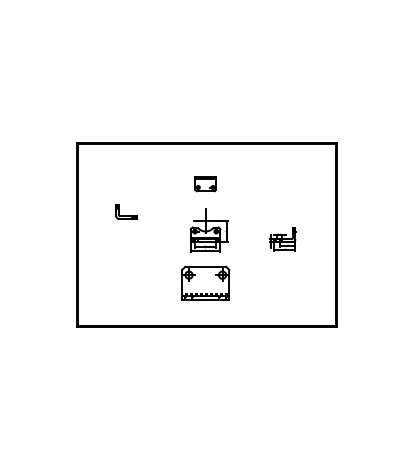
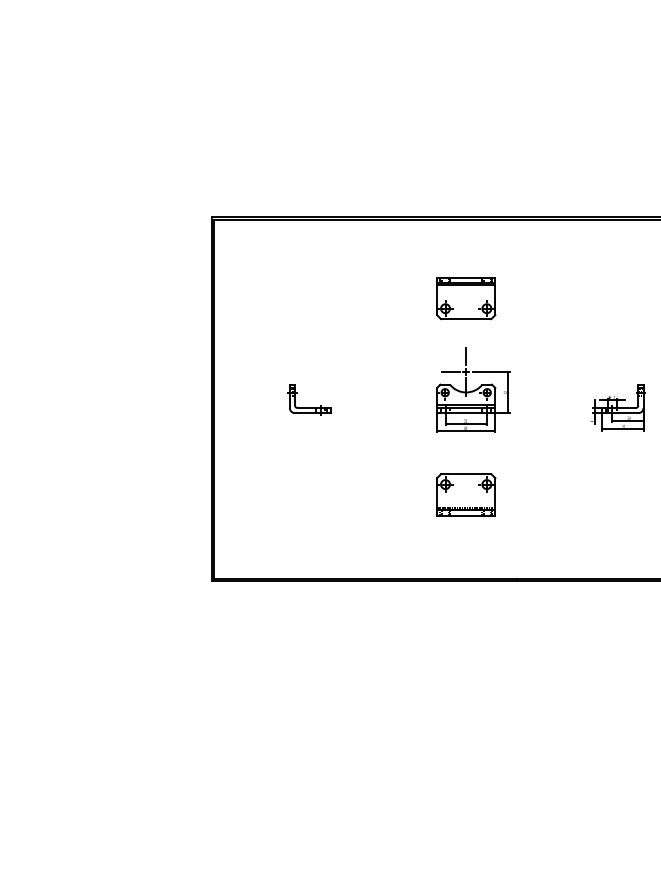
part: (205, 183) -> (465, 297), size x1.43
part: (126, 211) -> (309, 398), moved
part: (205, 282) -> (465, 493), size x0.62

